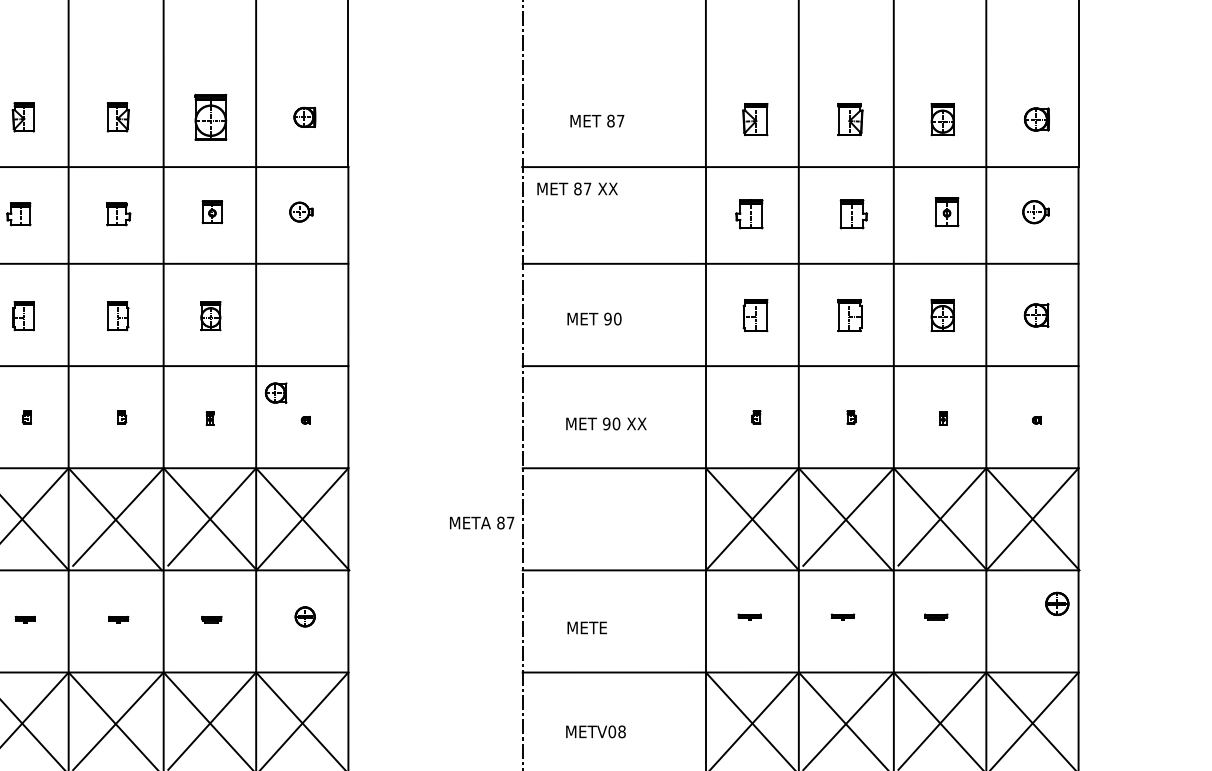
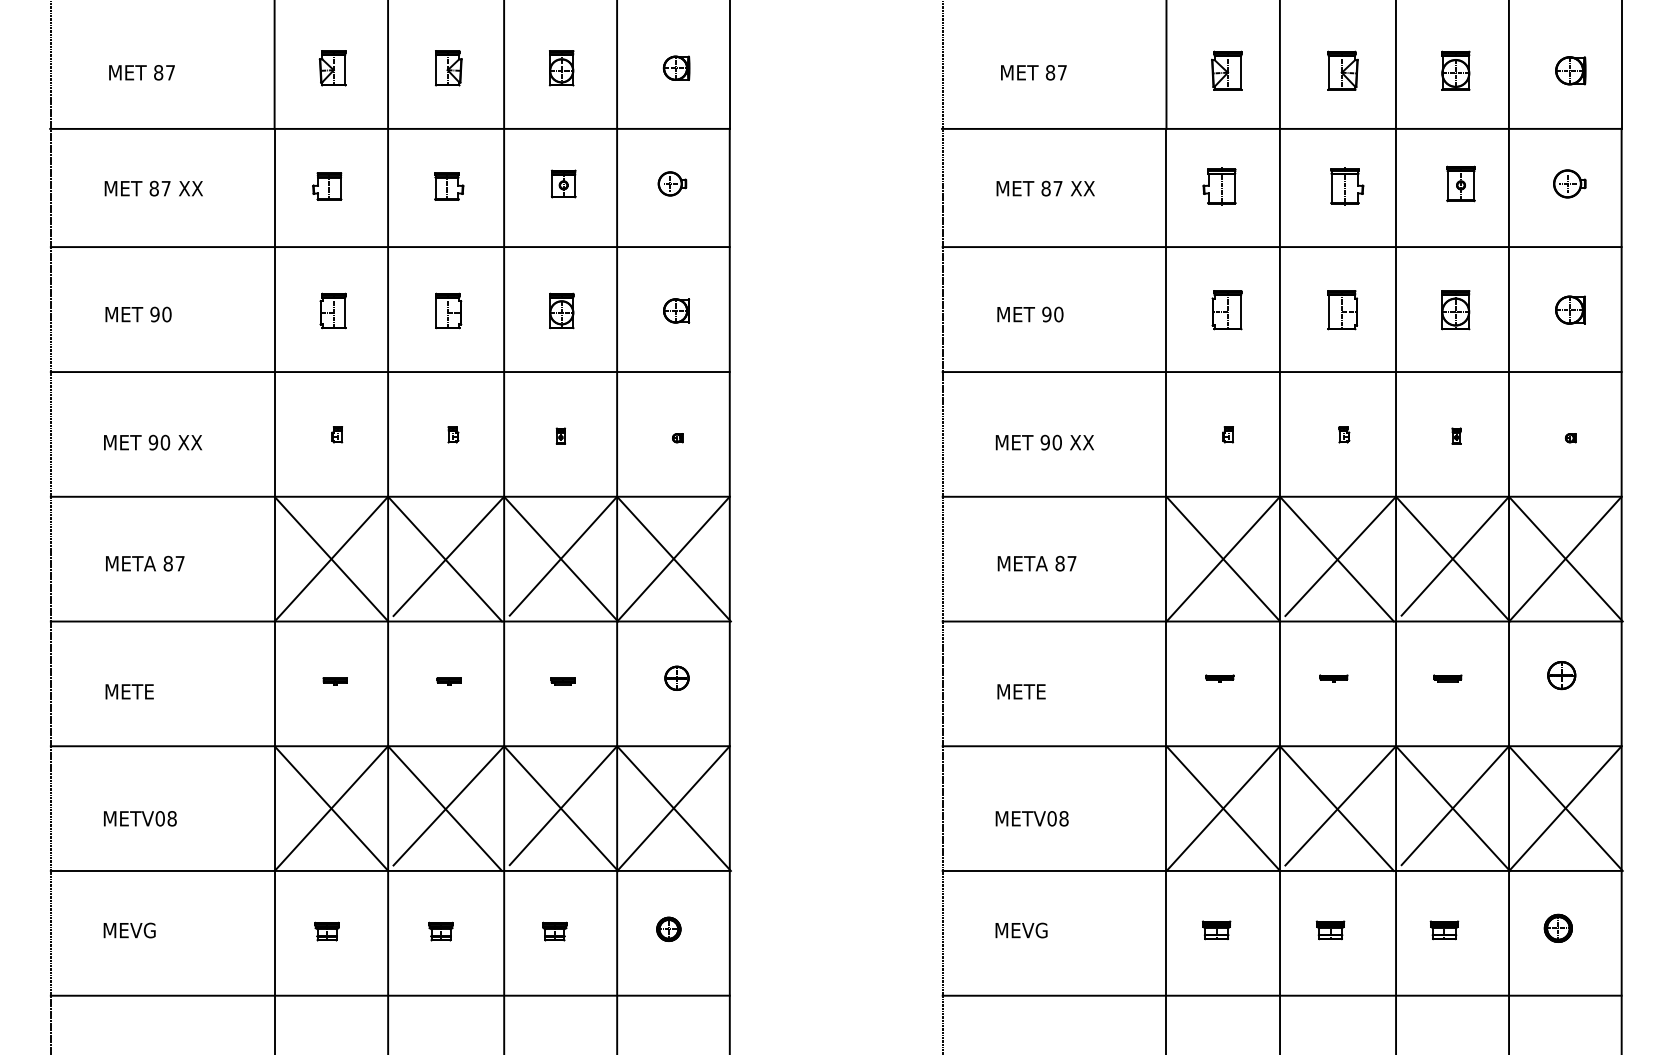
part: (210, 117) -> (561, 68), size x0.62
text: (577, 188) -> (1045, 188), moved
part: (276, 392) -> (676, 310), moved
text: (481, 522) -> (1036, 563), moved
part: (1057, 603) -> (1561, 675), moved

